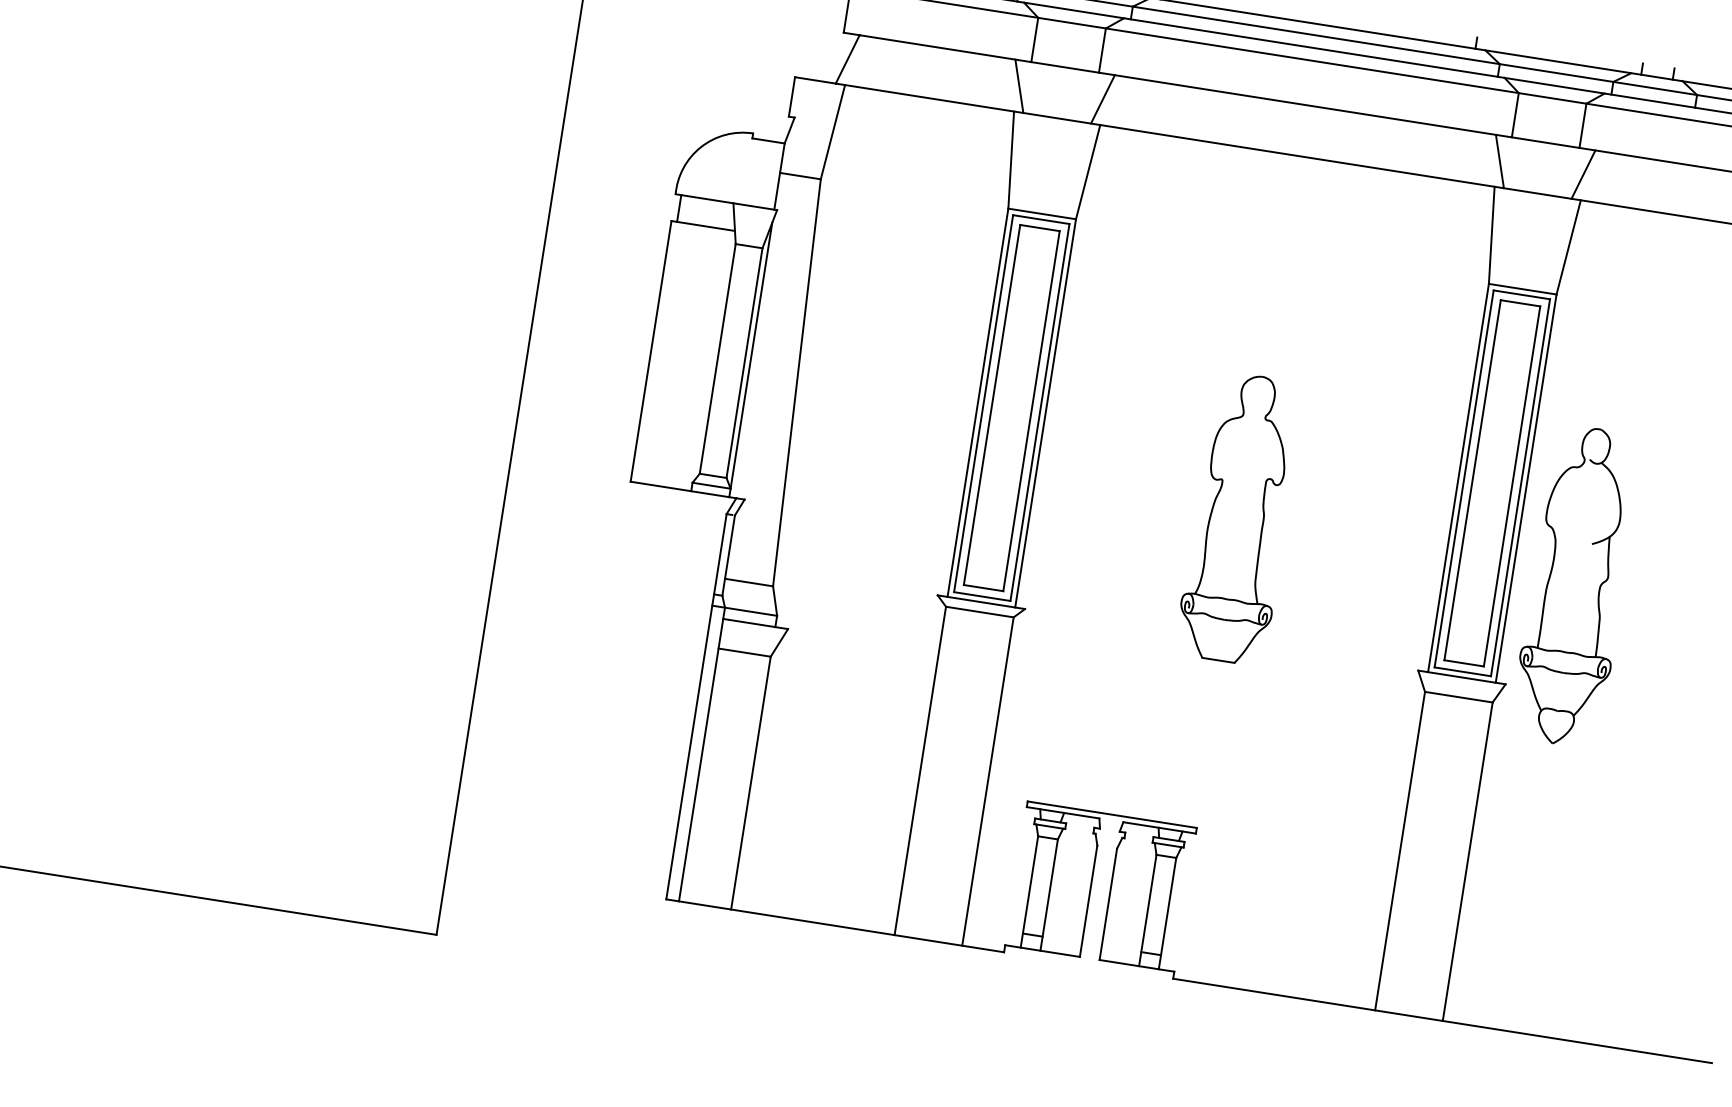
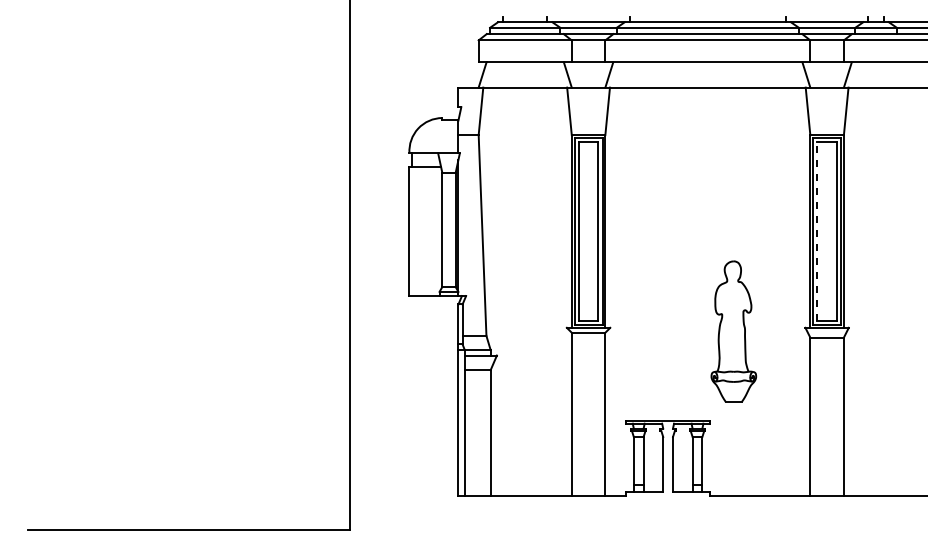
line: (1473, 478) -> (817, 230), solid -> dashed
part: (1239, 518) -> (733, 331), moved
part: (1576, 585) -> (875, 274), removed

